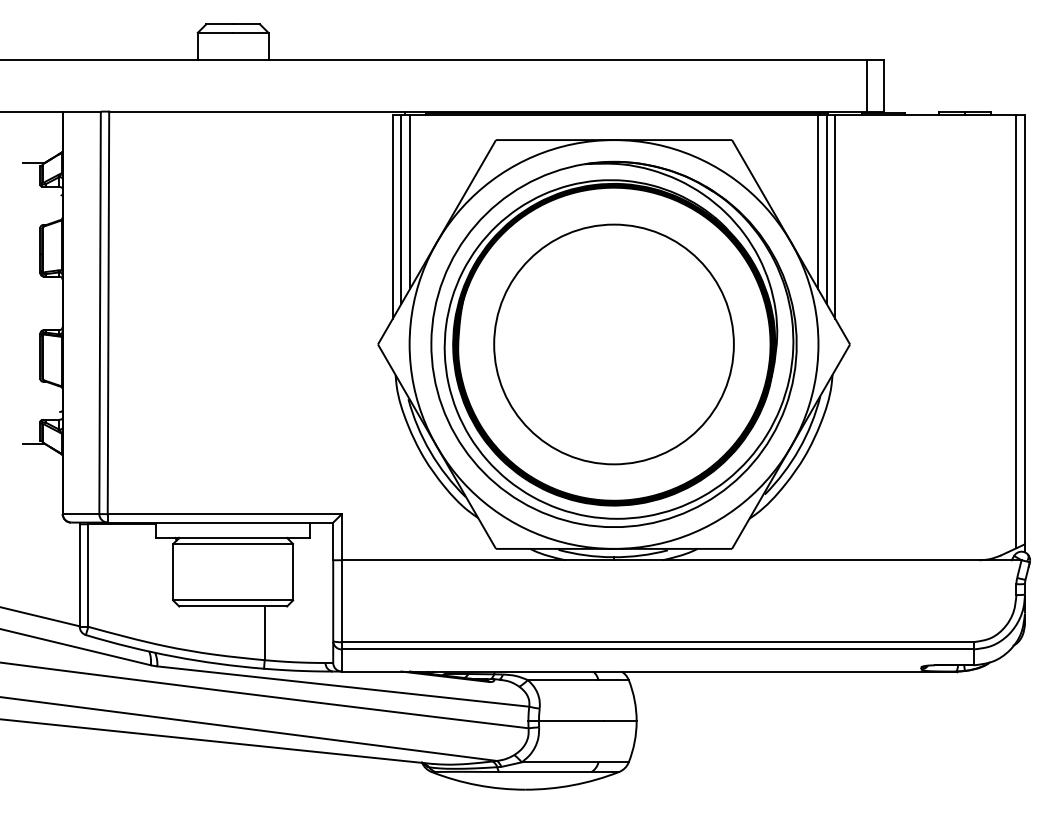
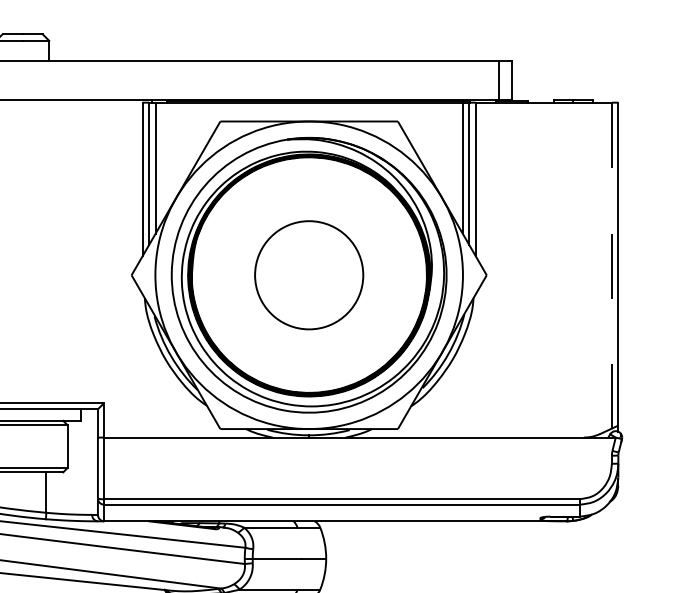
line: (1016, 331) -> (611, 265), solid -> dashed
circle: (613, 344) -> (308, 275), size x0.6

